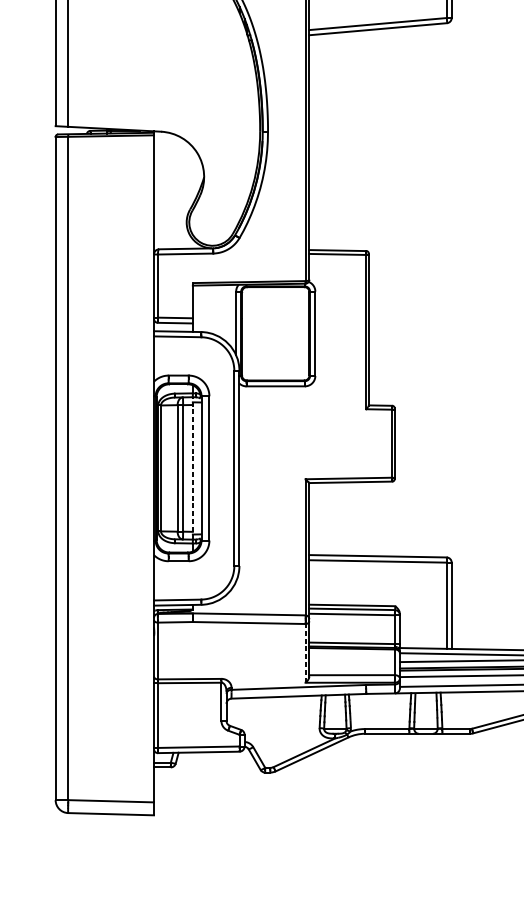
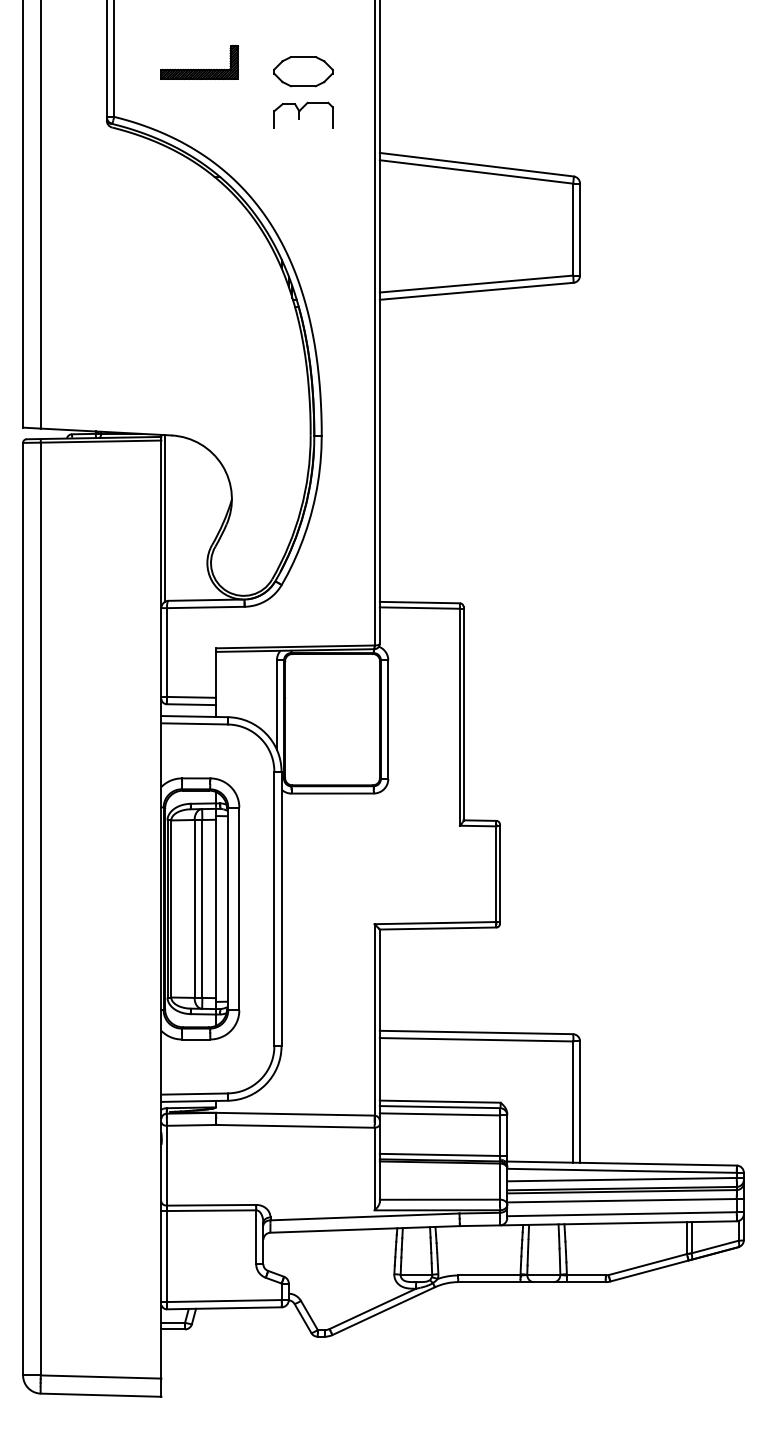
line: (156, 190) -> (164, 518), added
line: (193, 468) -> (216, 908), dashed -> solid
line: (305, 652) -> (374, 1168), dashed -> solid

